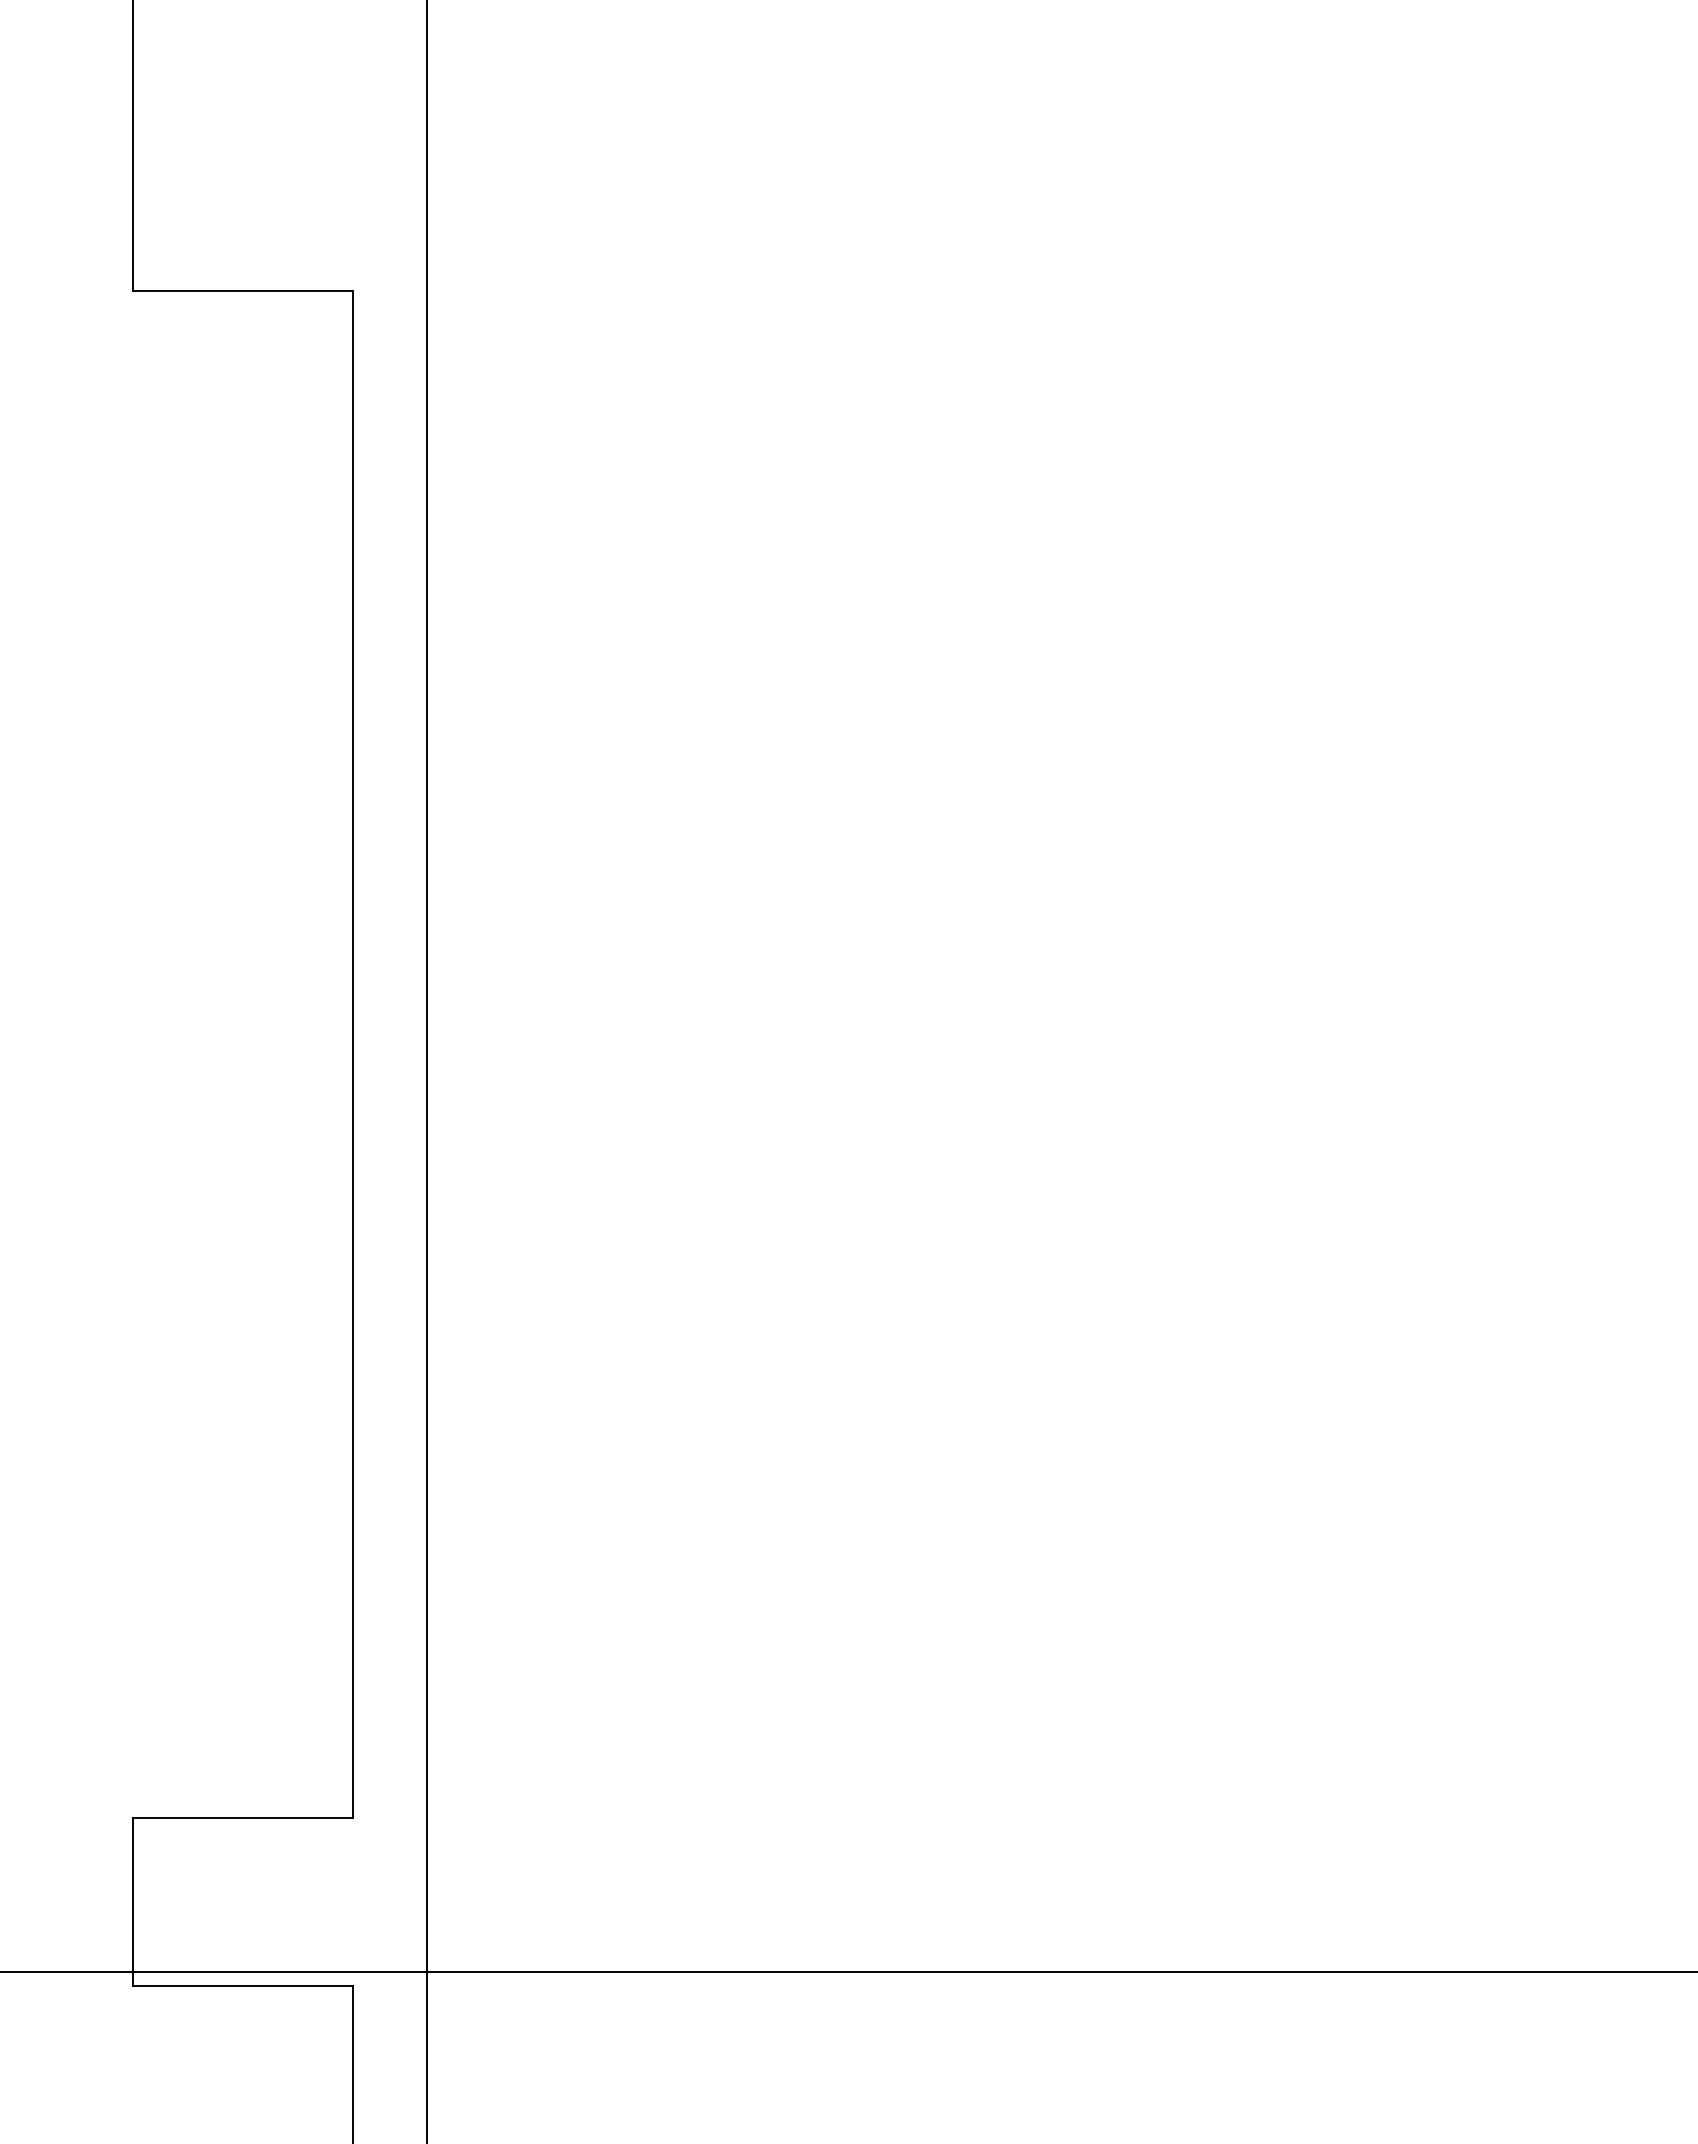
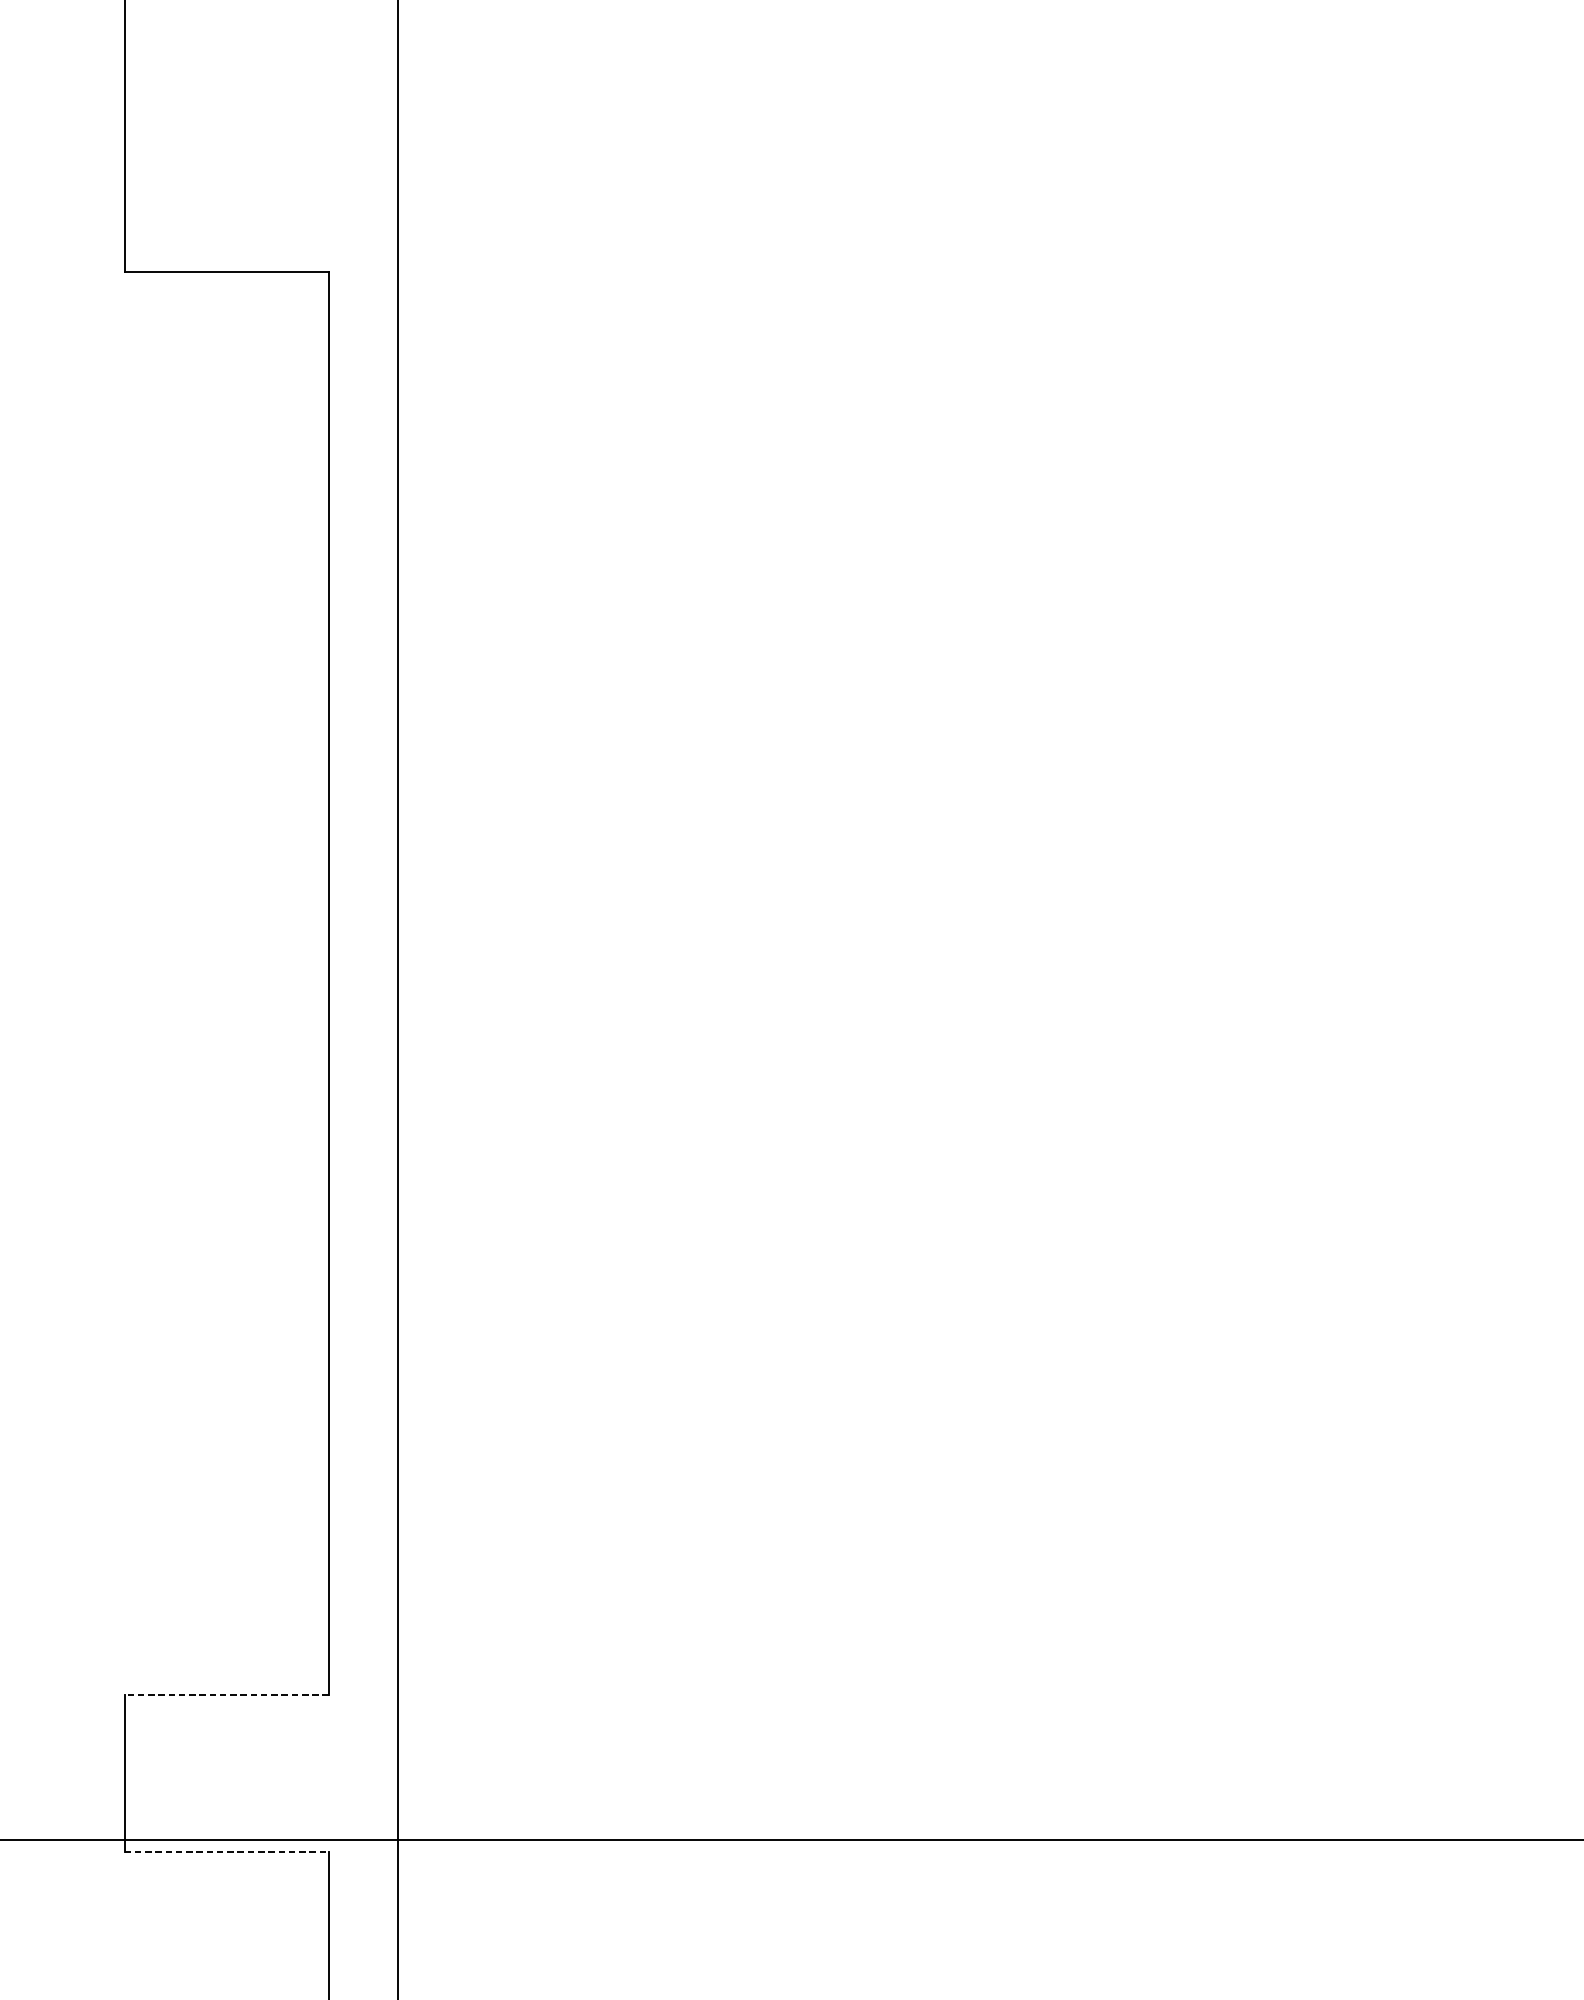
line: (243, 1817) -> (227, 1695), solid -> dashed
line: (243, 1985) -> (227, 1852), solid -> dashed

